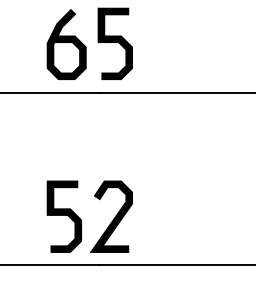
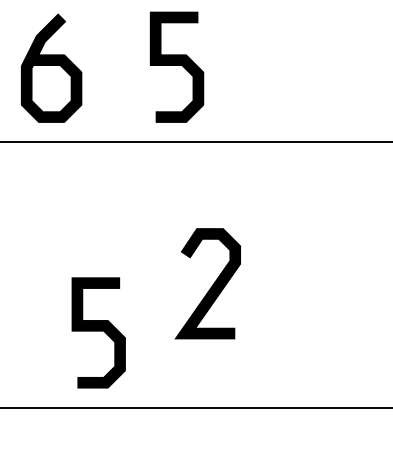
curve: (66, 42) -> (51, 65), moved
curve: (113, 218) -> (211, 286), moved

